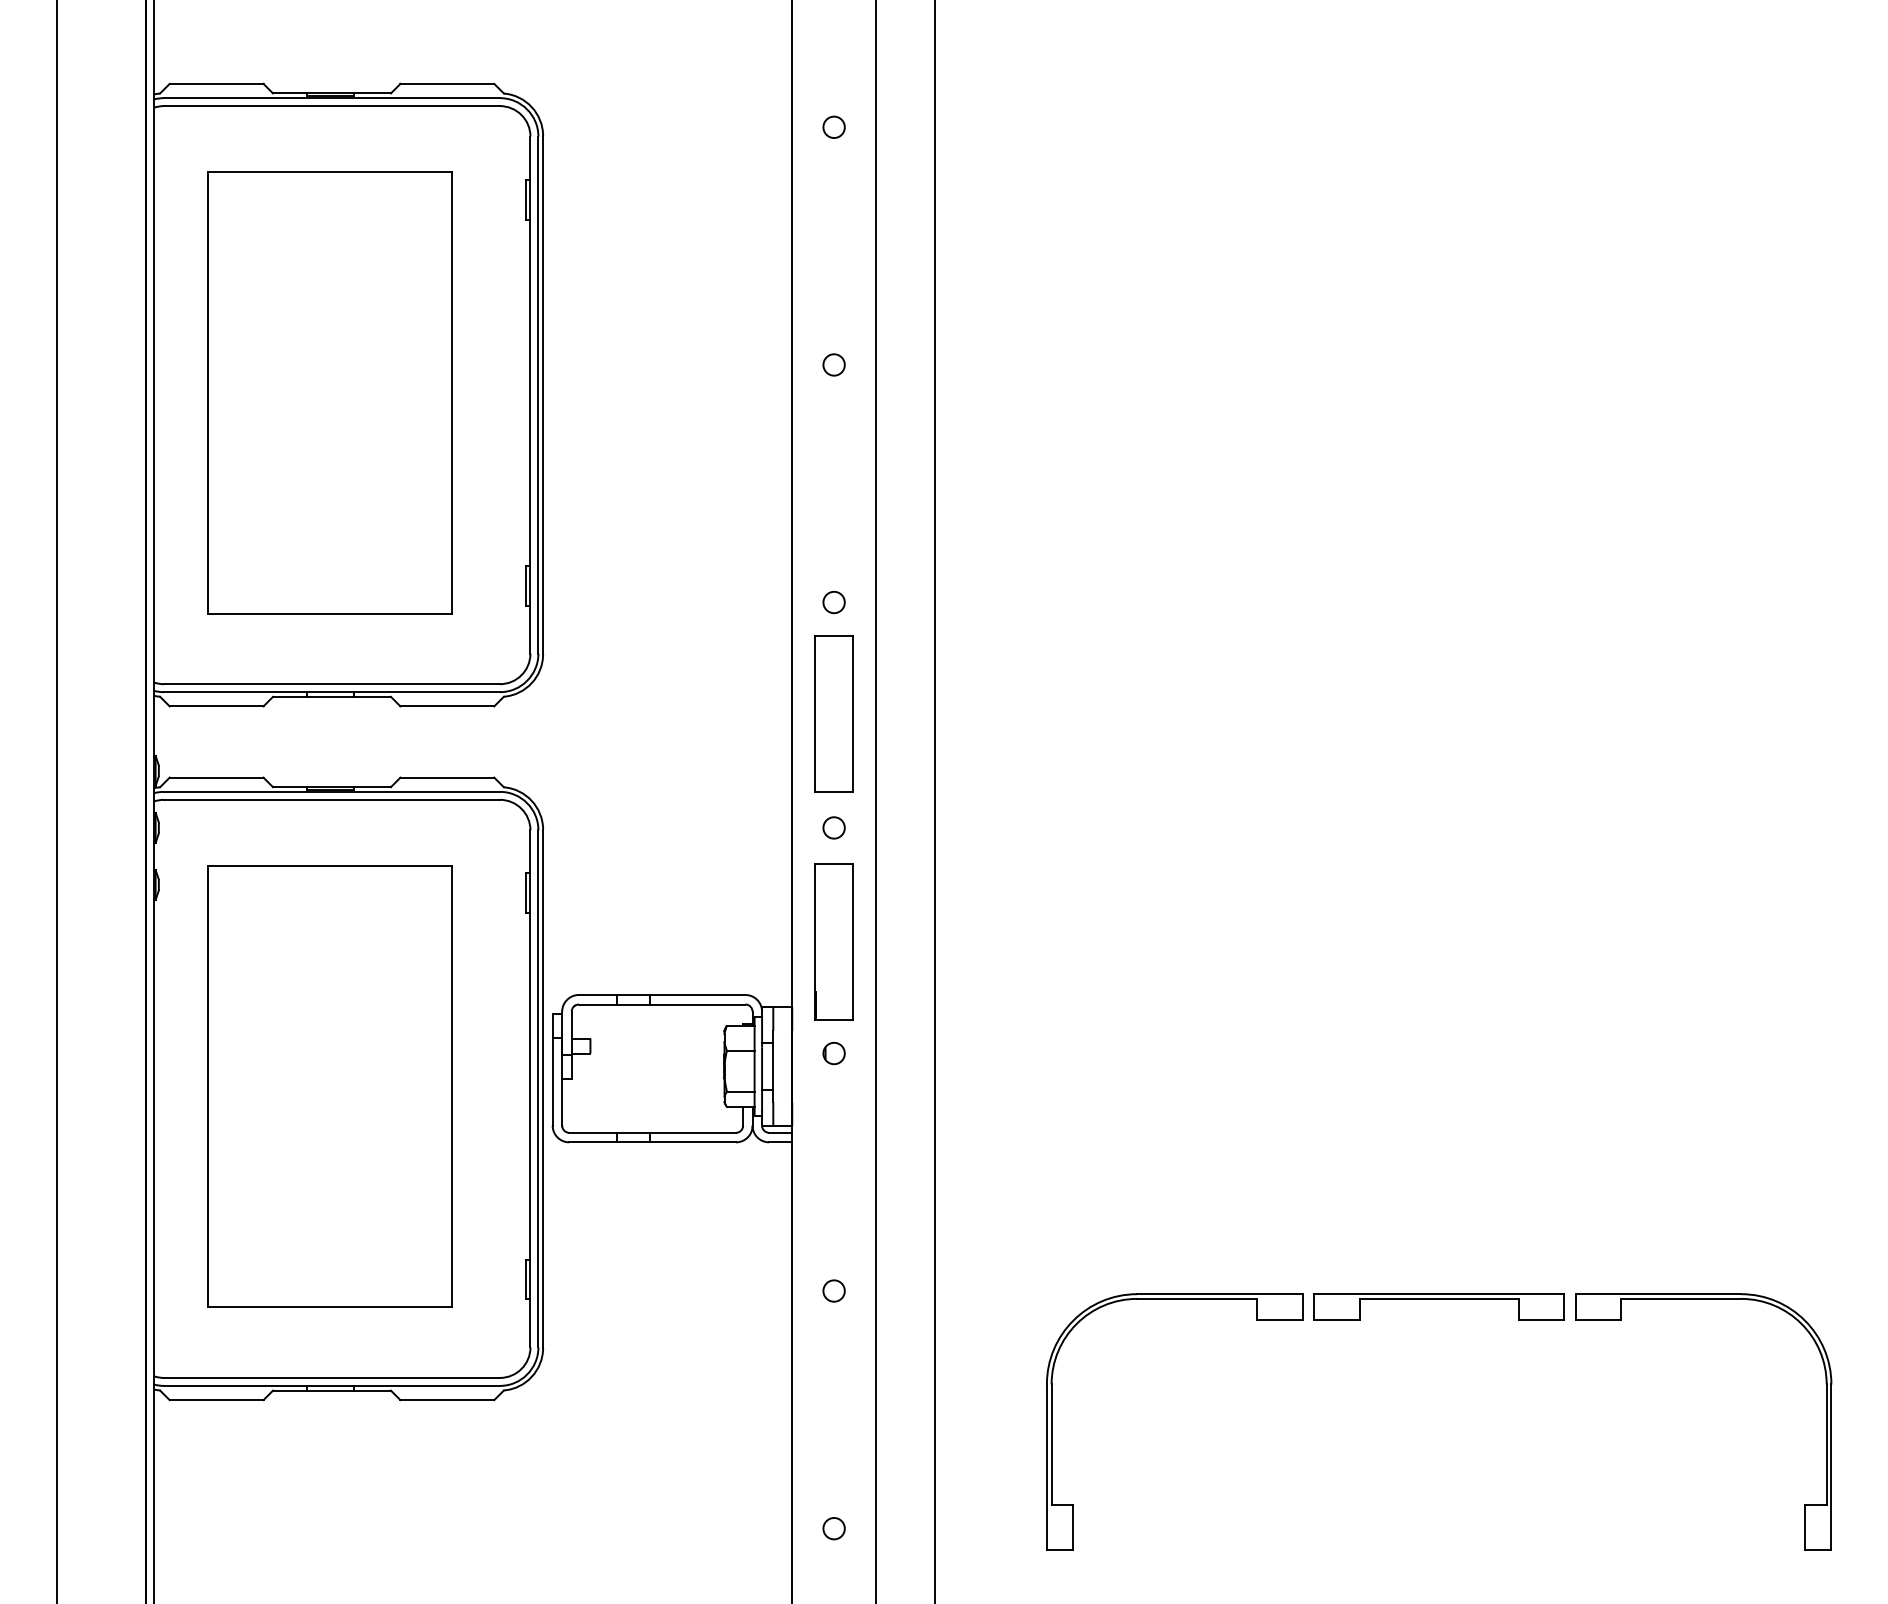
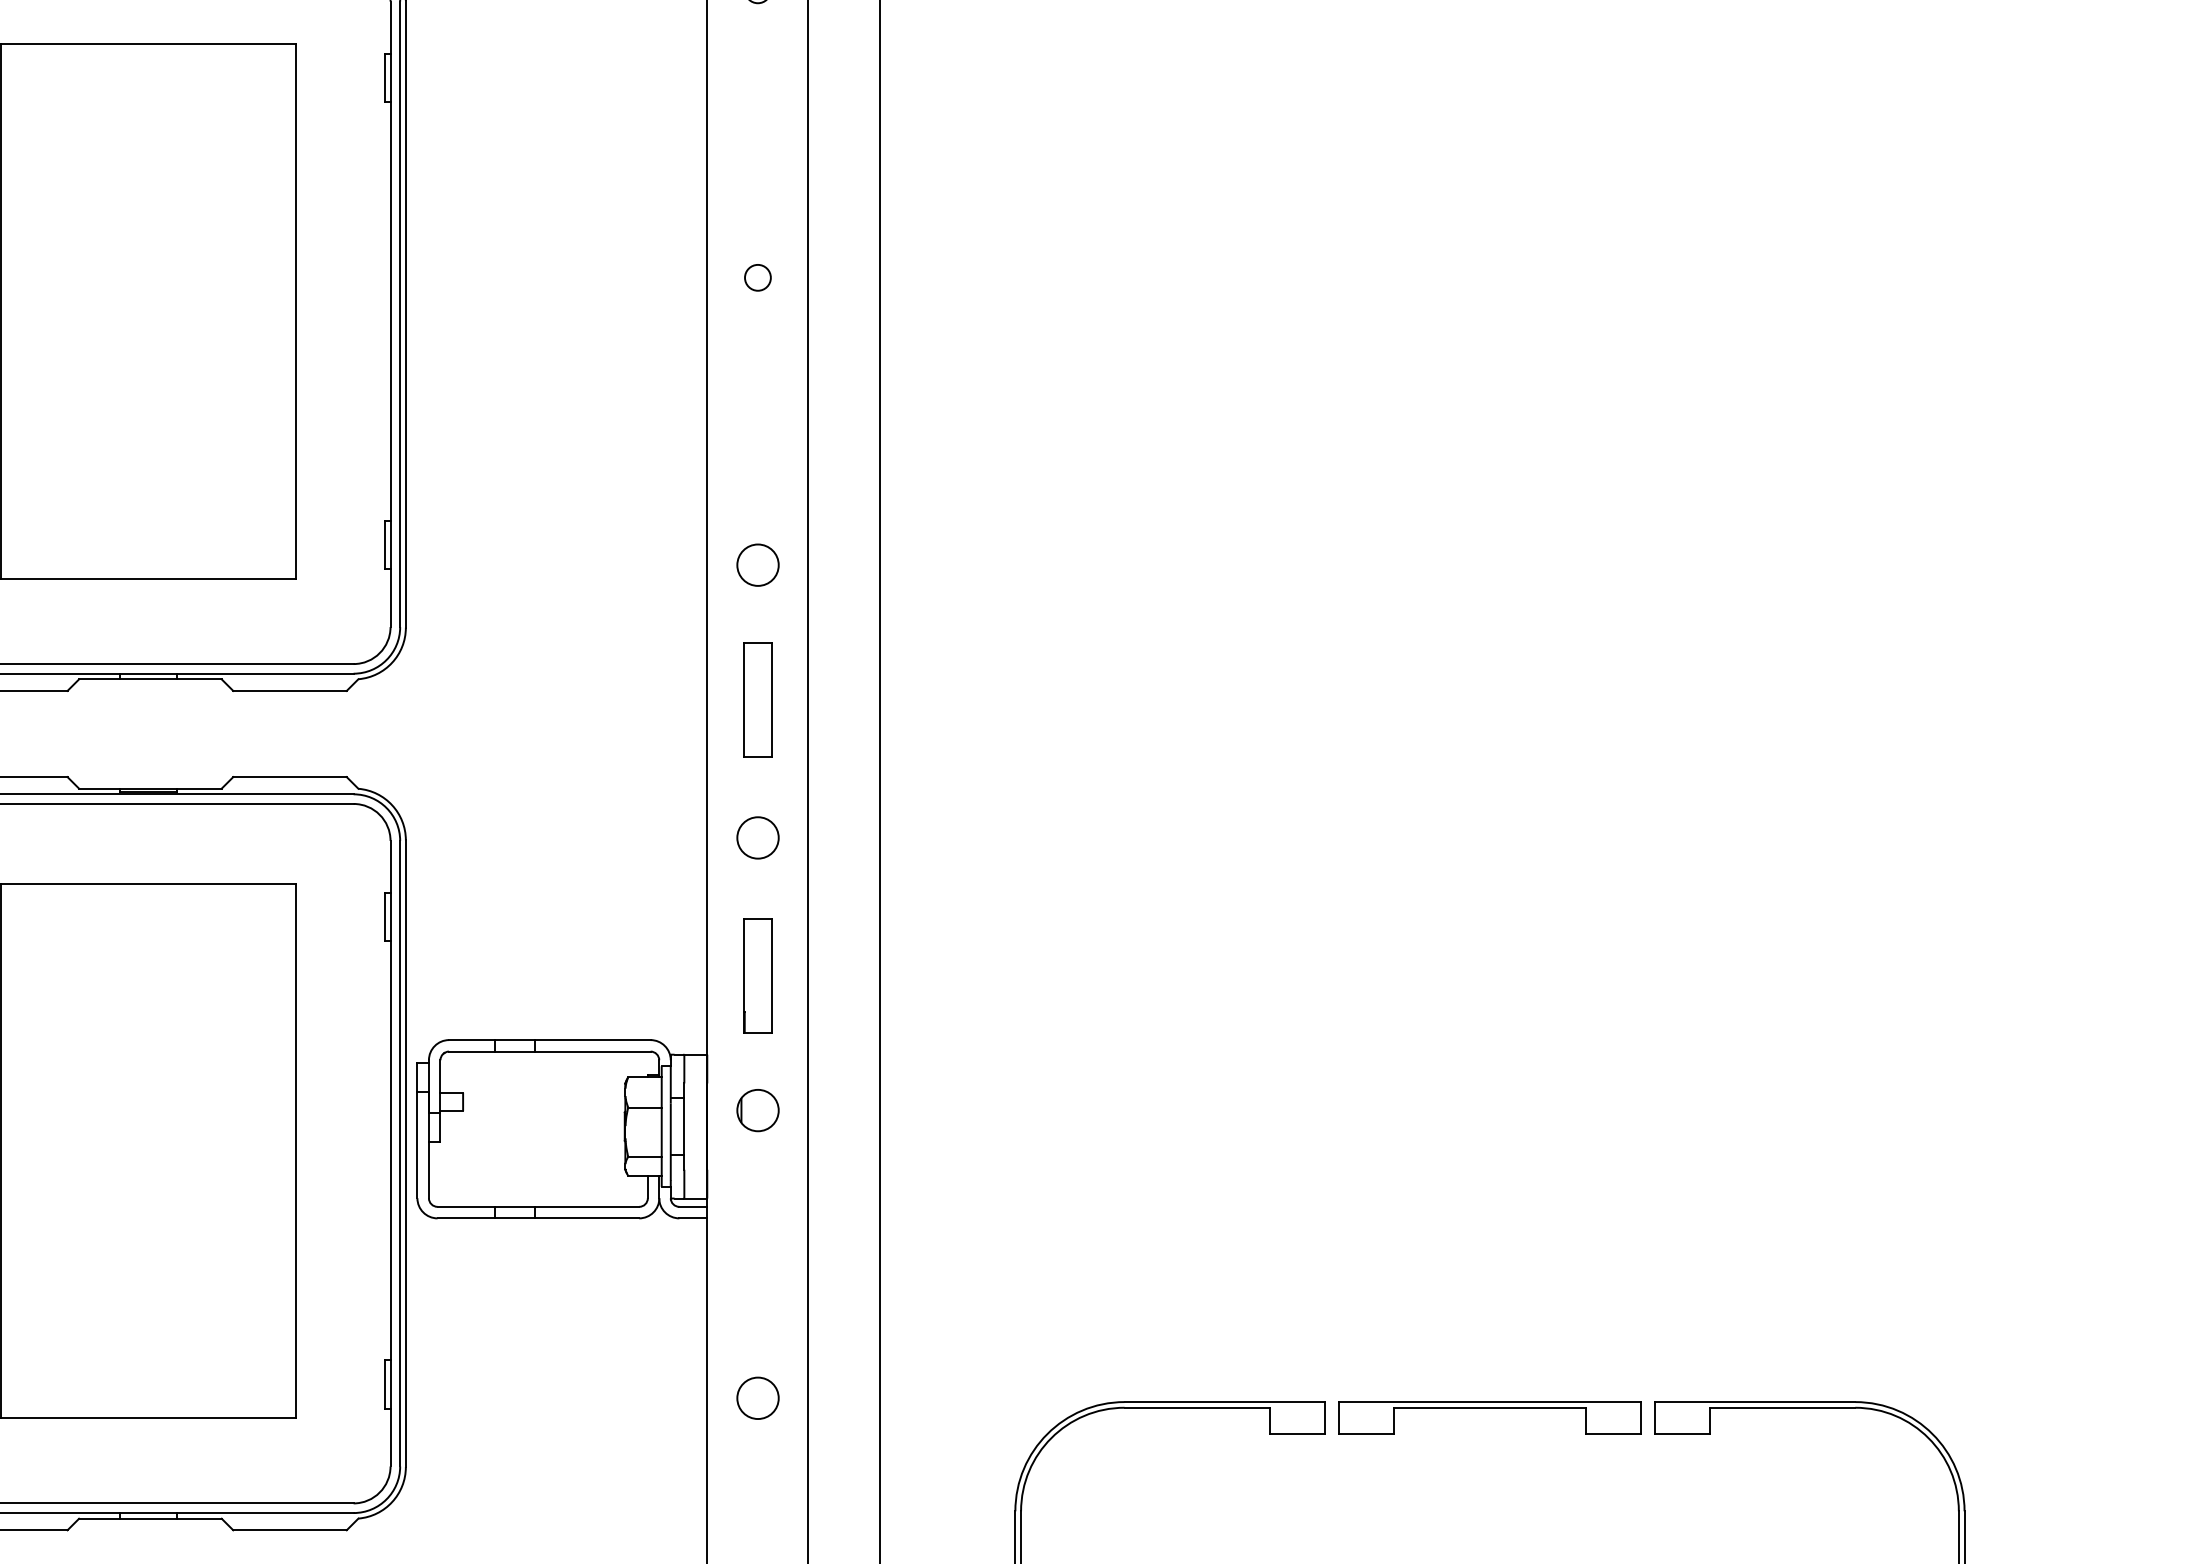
circle: (833, 602) -> (757, 565), size x1.6
part: (833, 713) -> (757, 699), size x0.6
circle: (833, 827) -> (757, 837), size x1.6
part: (833, 941) -> (757, 975), size x0.6
part: (833, 1053) -> (757, 1110), size x1.6
circle: (833, 1290) -> (757, 1397), size x1.6

